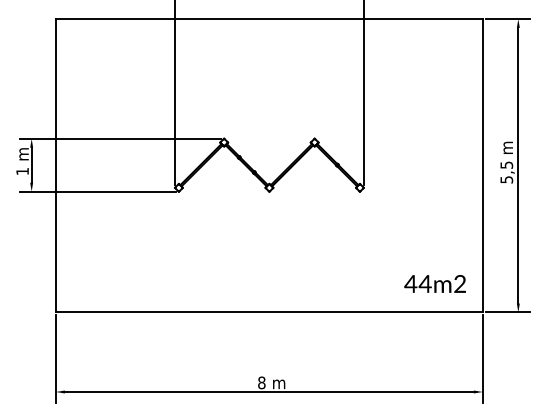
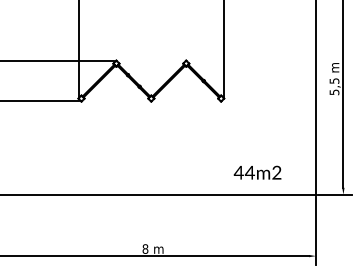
text: (434, 283) -> (257, 172), moved

